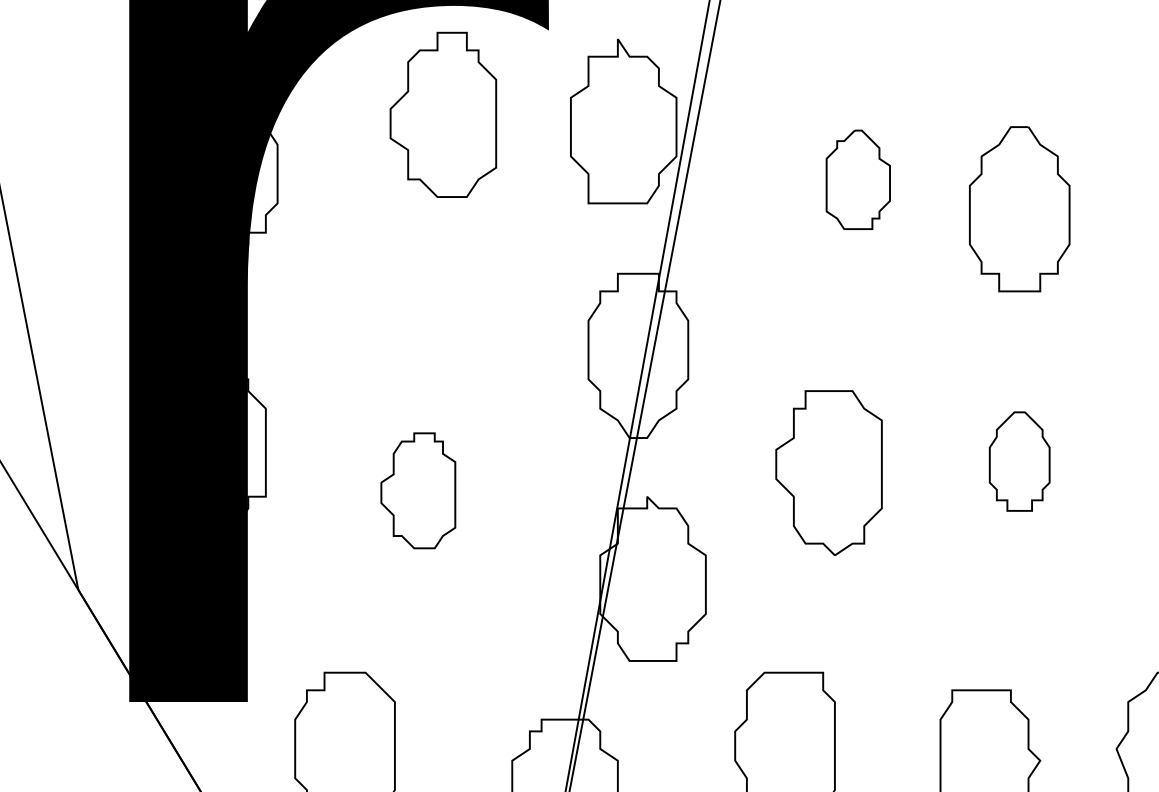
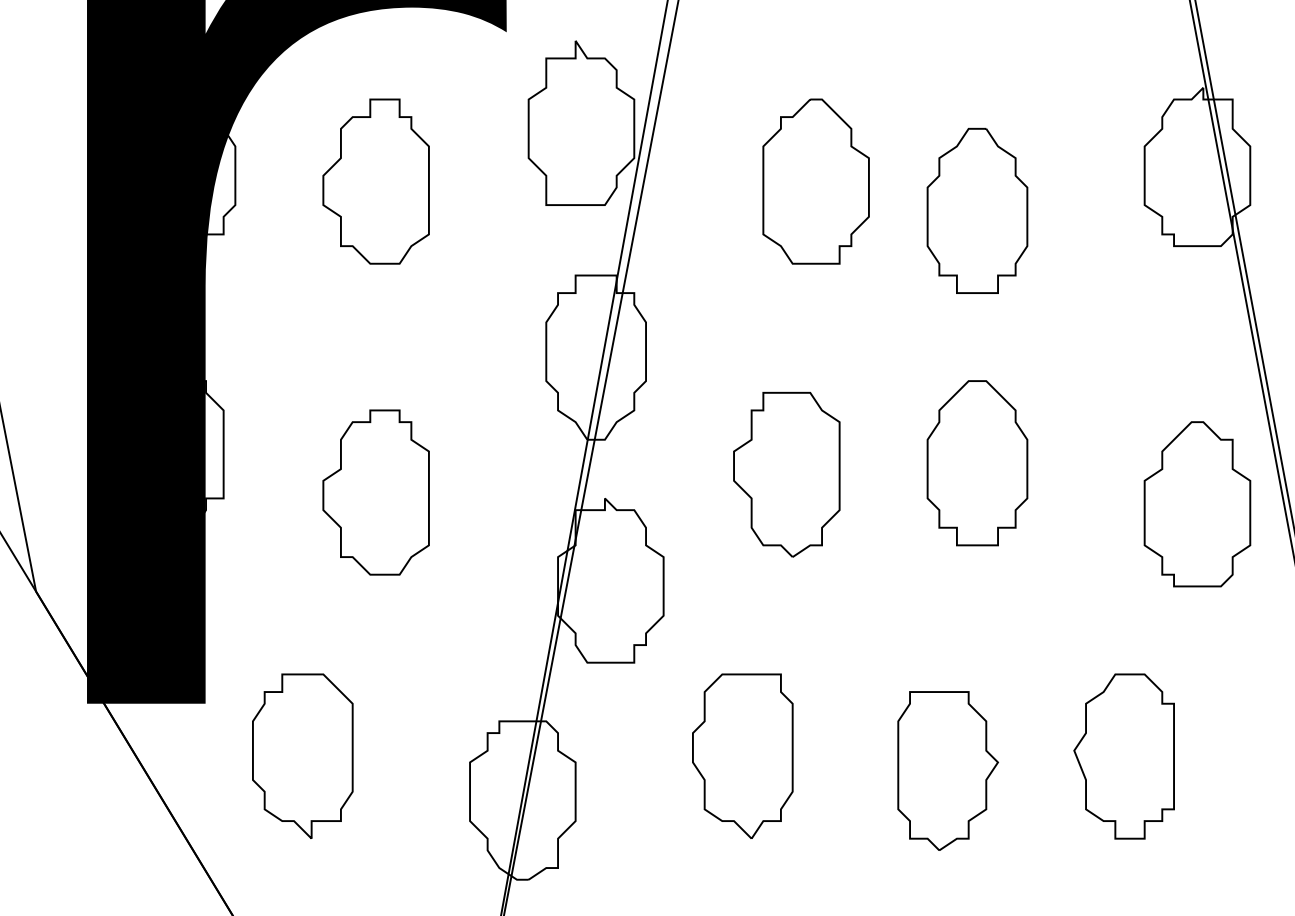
part: (442, 114) -> (375, 181), moved
part: (857, 179) -> (815, 181), size x1.67
part: (1019, 461) -> (977, 463), size x1.67
part: (417, 490) -> (375, 492), size x1.43

